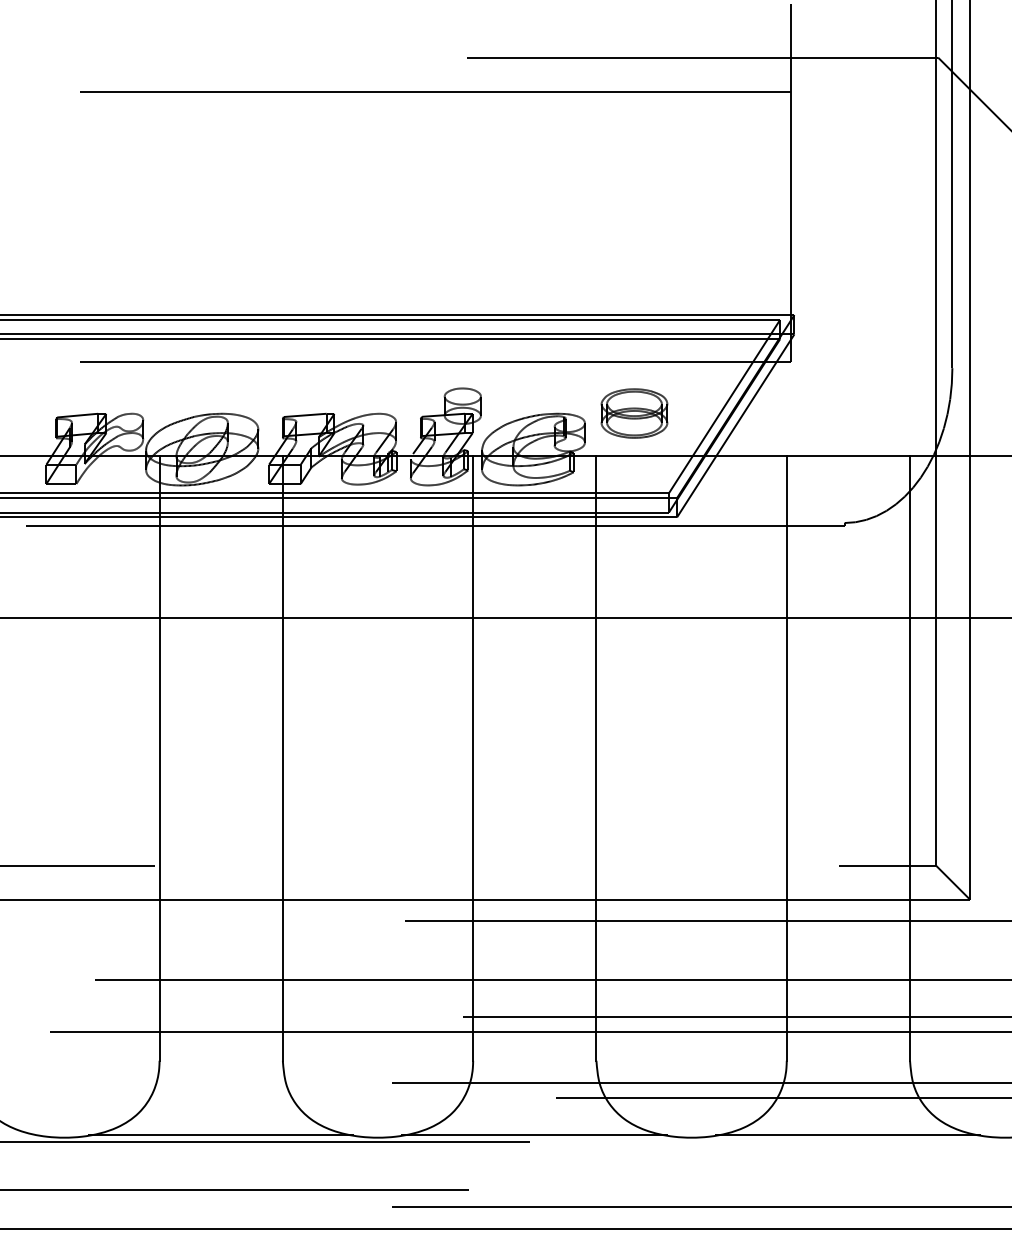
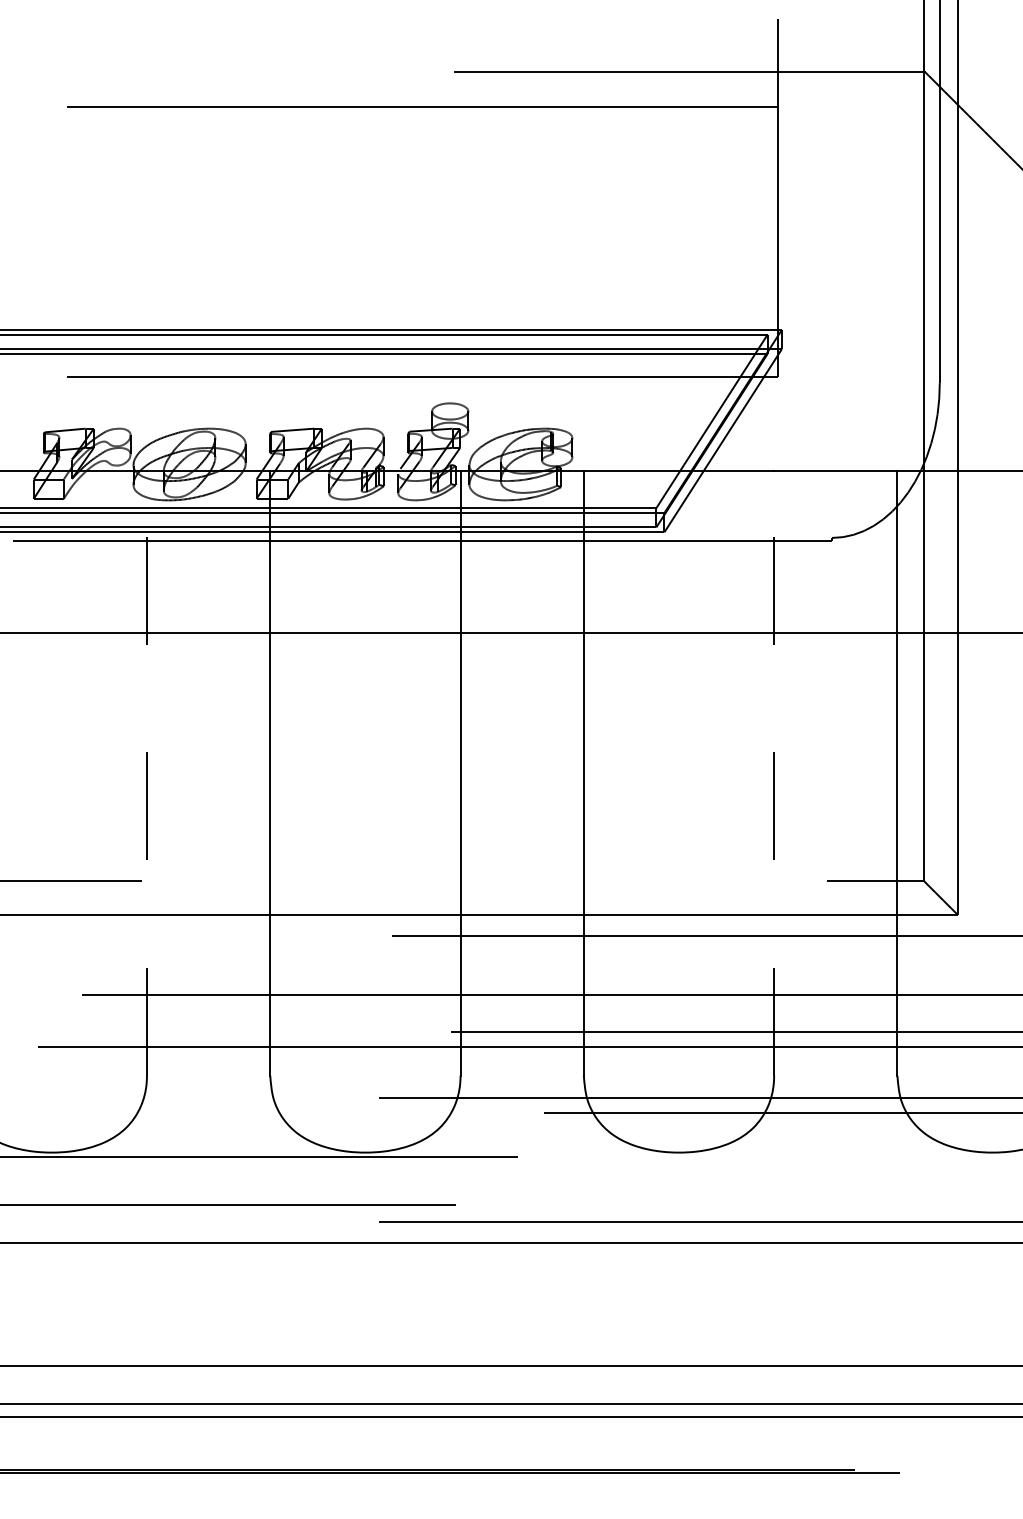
part: (634, 413) -> (621, 428), removed
line: (159, 757) -> (146, 772), solid -> dashed
line: (787, 757) -> (774, 772), solid -> dashed
line: (221, 1135) -> (208, 1150), removed
line: (534, 1135) -> (521, 1150), removed
line: (848, 1135) -> (835, 1150), removed

